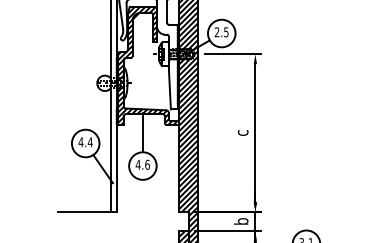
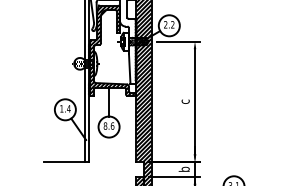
text: (226, 32) -> (172, 25), 2.5 -> 2.2
text: (80, 142) -> (61, 109), 4.4 -> 1.4
text: (137, 164) -> (104, 125), 4.6 -> 8.6

